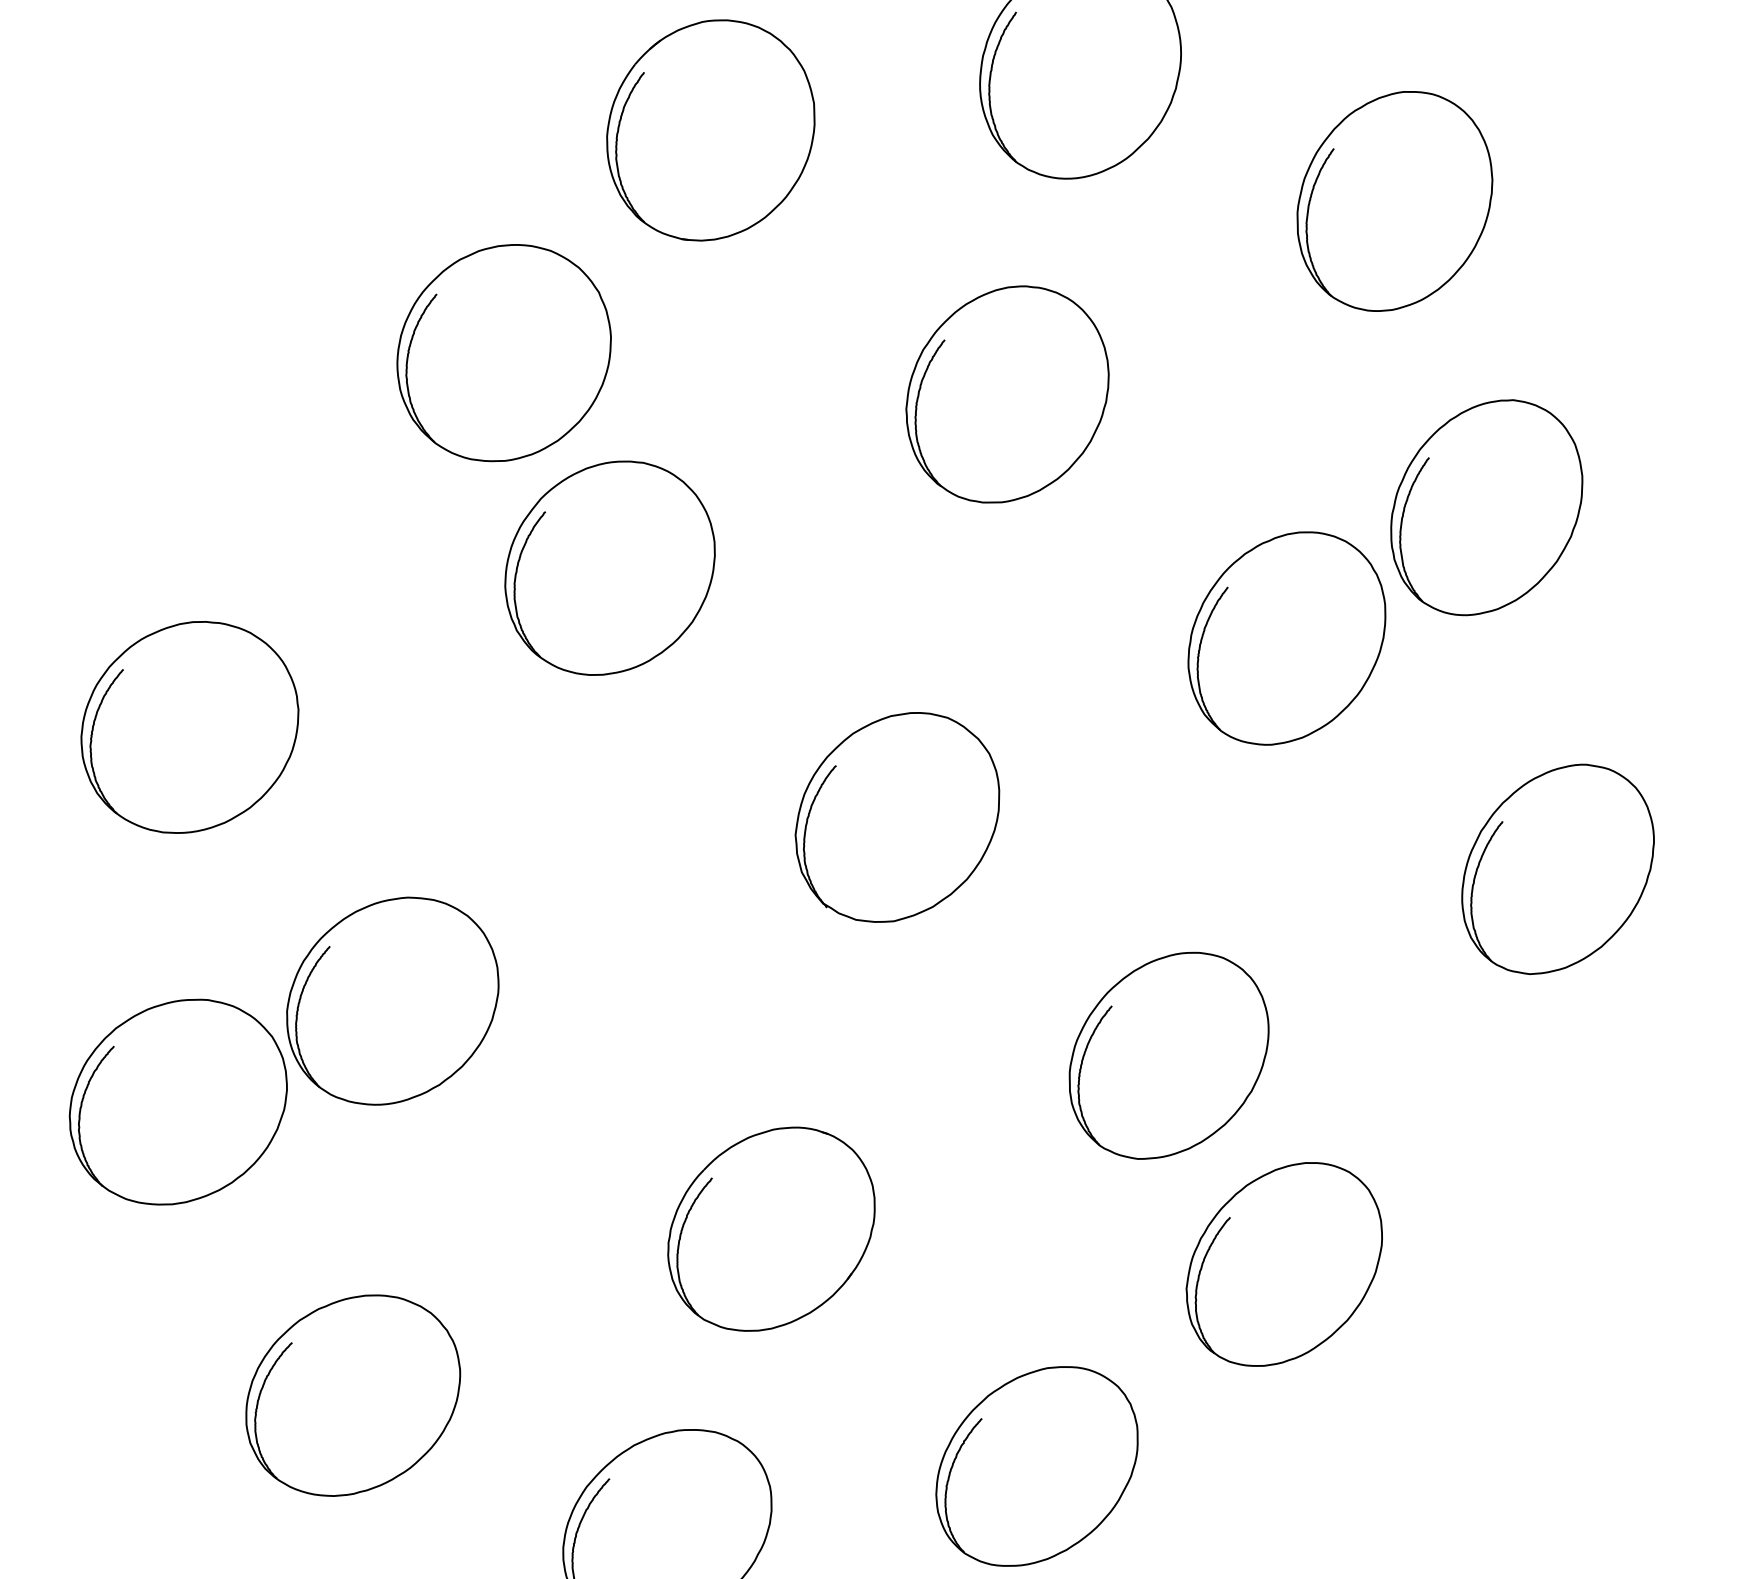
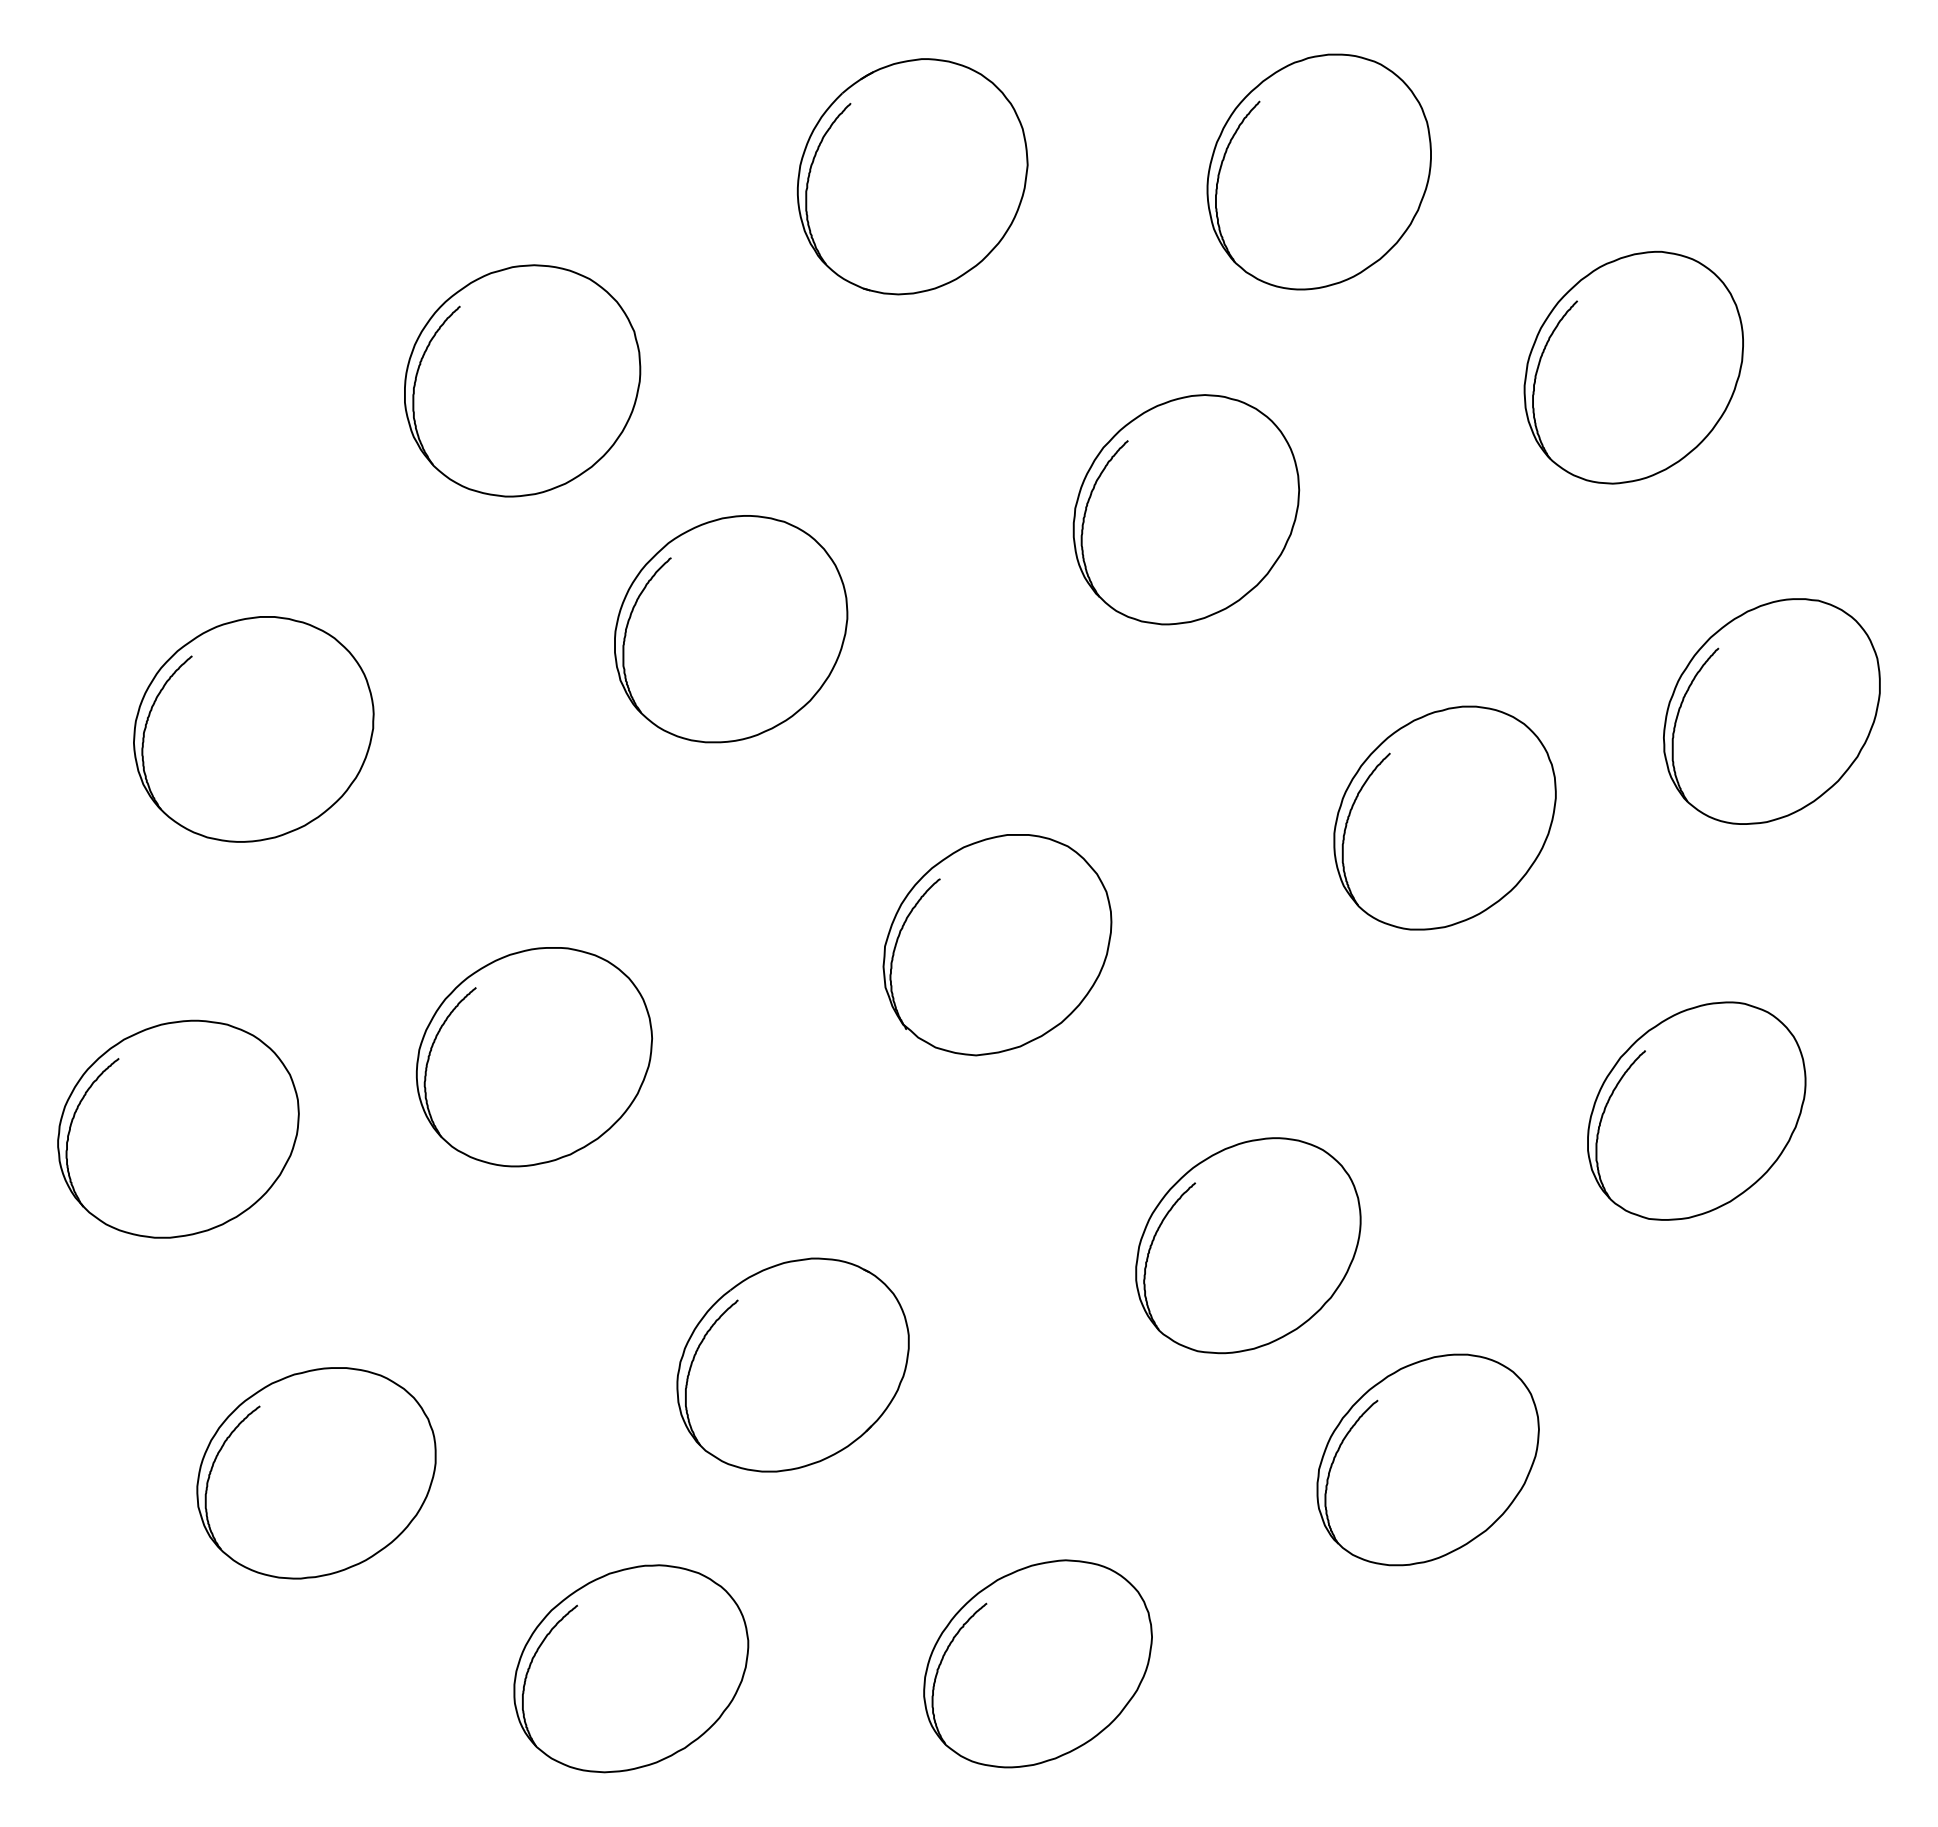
part: (504, 352) -> (522, 380), moved
part: (1486, 507) -> (1771, 711), moved
part: (392, 1001) -> (533, 1057), moved
part: (1283, 1264) -> (1427, 1459), moved

